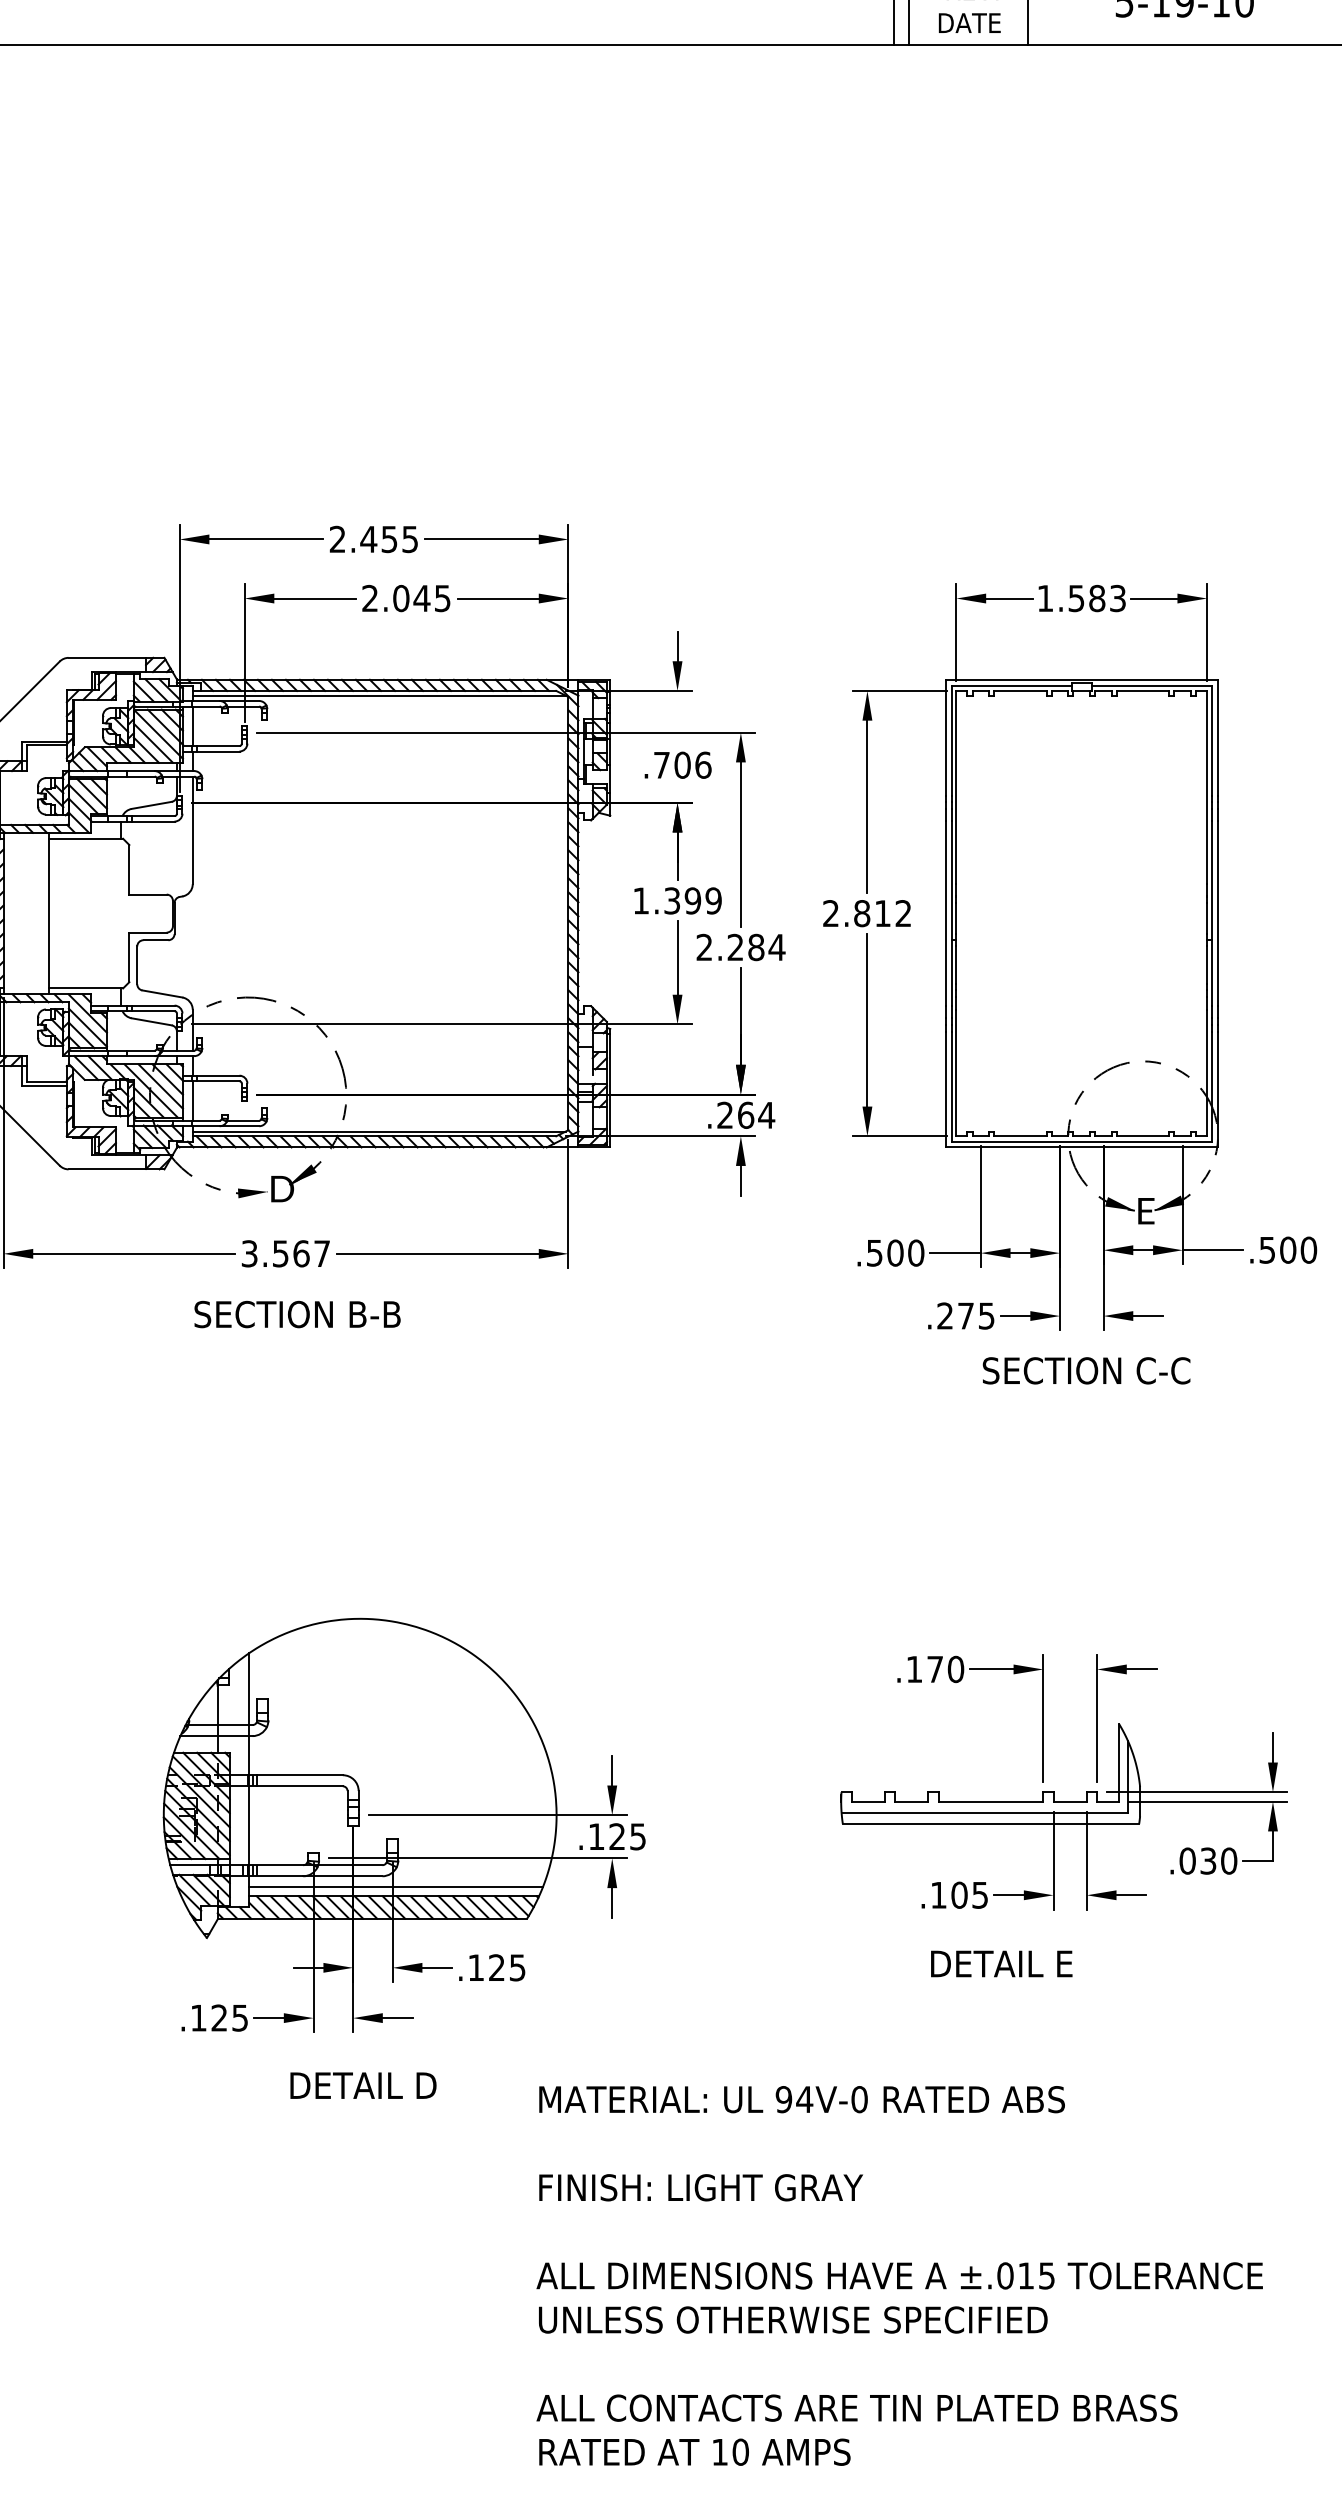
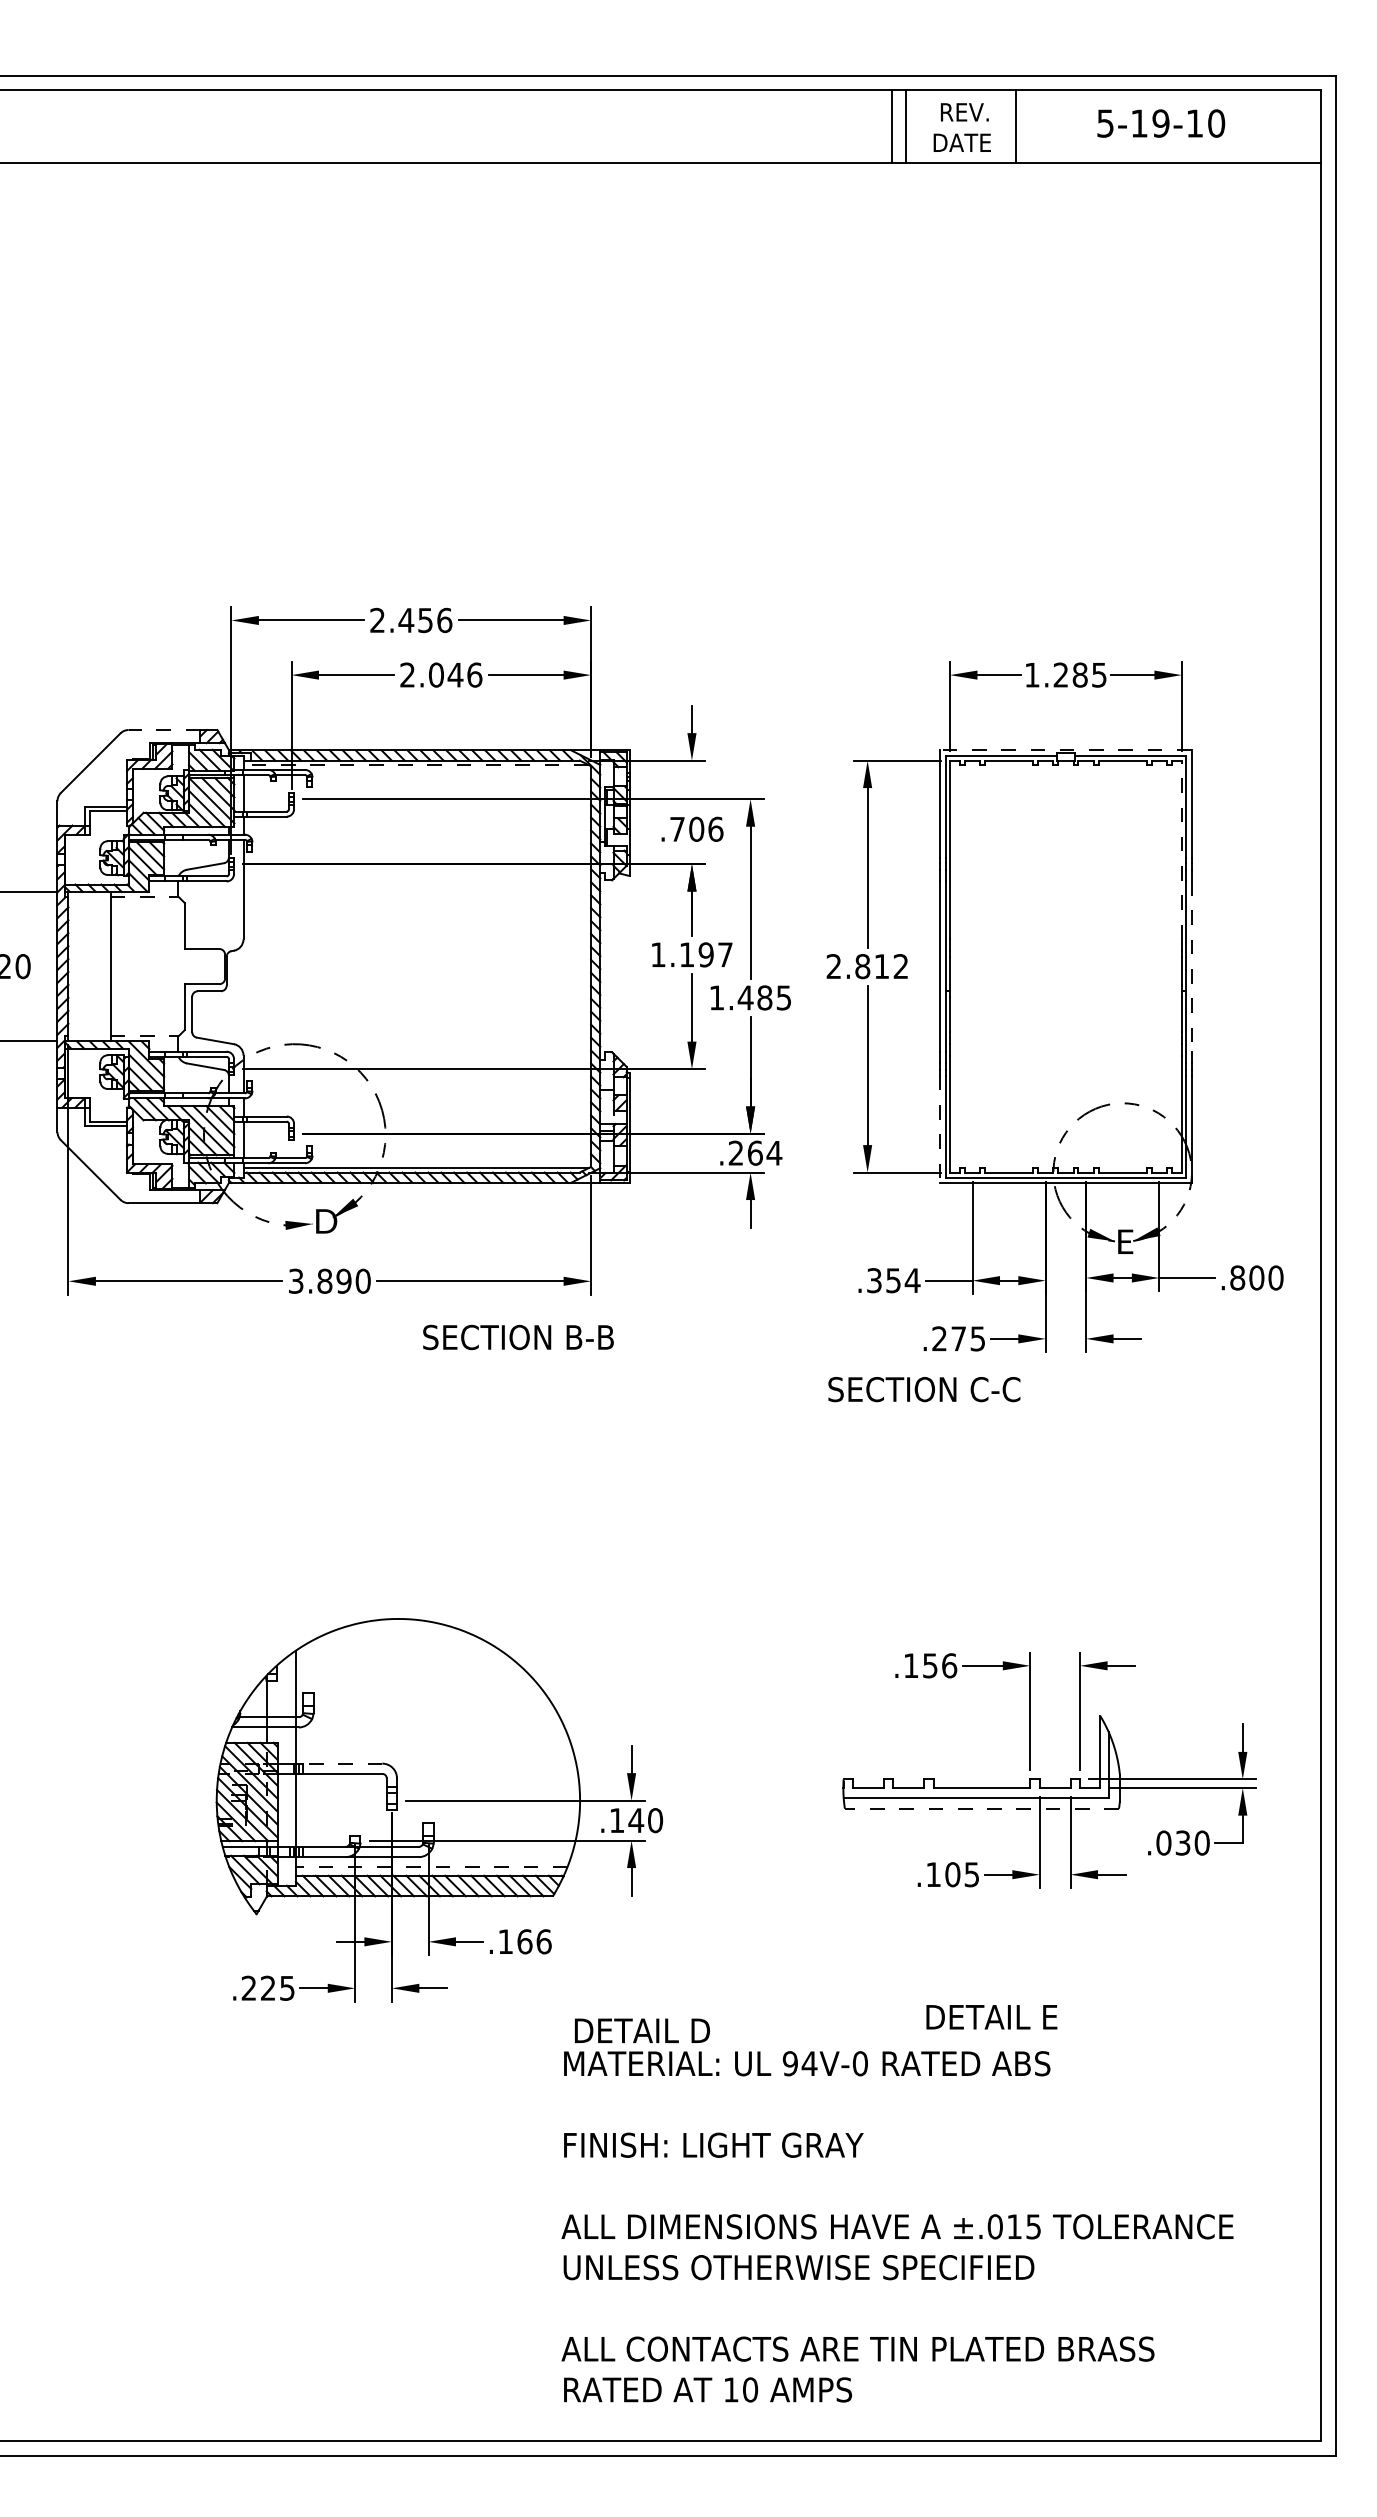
text: (410, 539) -> (444, 620), 2.455 -> 2.456
text: (442, 597) -> (474, 674), 2.045 -> 2.046
text: (1096, 597) -> (1079, 674), 1.583 -> 1.285
line: (107, 658) -> (164, 730), solid -> dashed
line: (1081, 680) -> (1065, 750), solid -> dashed
line: (379, 696) -> (416, 765), solid -> dashed
line: (1206, 787) -> (1181, 849), solid -> dashed
line: (86, 838) -> (145, 897), solid -> dashed
text: (692, 900) -> (705, 954), 1.399 -> 1.197
line: (1217, 914) -> (1191, 967), solid -> dashed
text: (740, 947) -> (750, 997), 2.284 -> 1.485
line: (86, 988) -> (145, 1035), solid -> dashed
line: (946, 1089) -> (940, 1129), solid -> dashed
text: (1267, 1249) -> (1237, 1277), .500 -> .800
text: (300, 1252) -> (343, 1280), 3.567 -> 3.890
text: (895, 1252) -> (893, 1280), .500 -> .354
text: (297, 1314) -> (518, 1337), moved
text: (1086, 1370) -> (924, 1389), moved
text: (946, 1669) -> (940, 1665), .170 -> .156
line: (299, 1775) -> (342, 1763), solid -> dashed
line: (990, 1823) -> (981, 1808), solid -> dashed
text: (627, 1836) -> (645, 1820), .125 -> .140
line: (395, 1886) -> (431, 1866), solid -> dashed
text: (1001, 1964) -> (991, 2017), moved
text: (507, 1967) -> (534, 1941), .125 -> .166
text: (198, 2017) -> (248, 1987), .125 -> .225
text: (363, 2085) -> (642, 2030), moved

